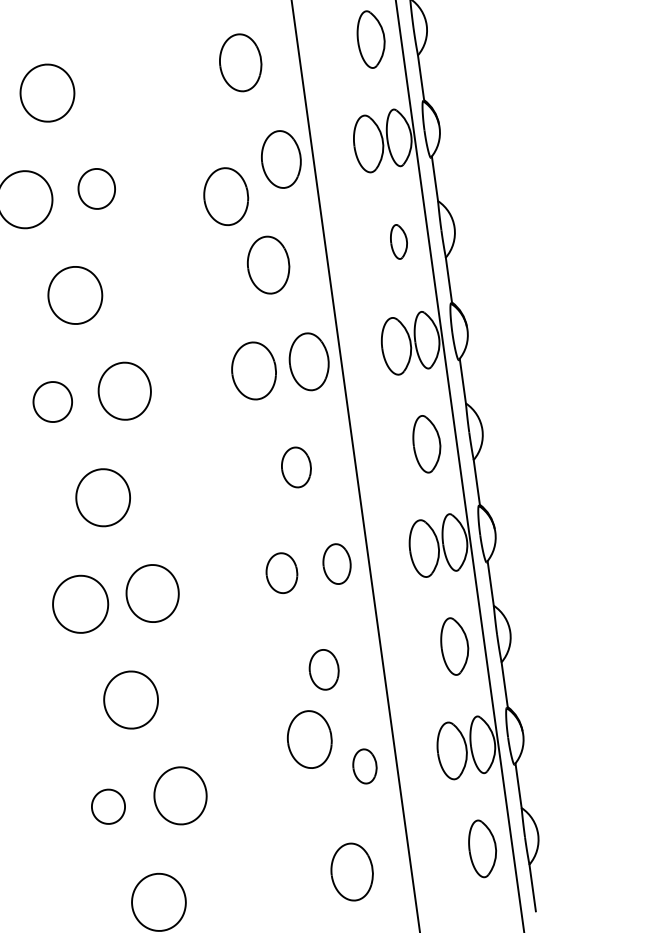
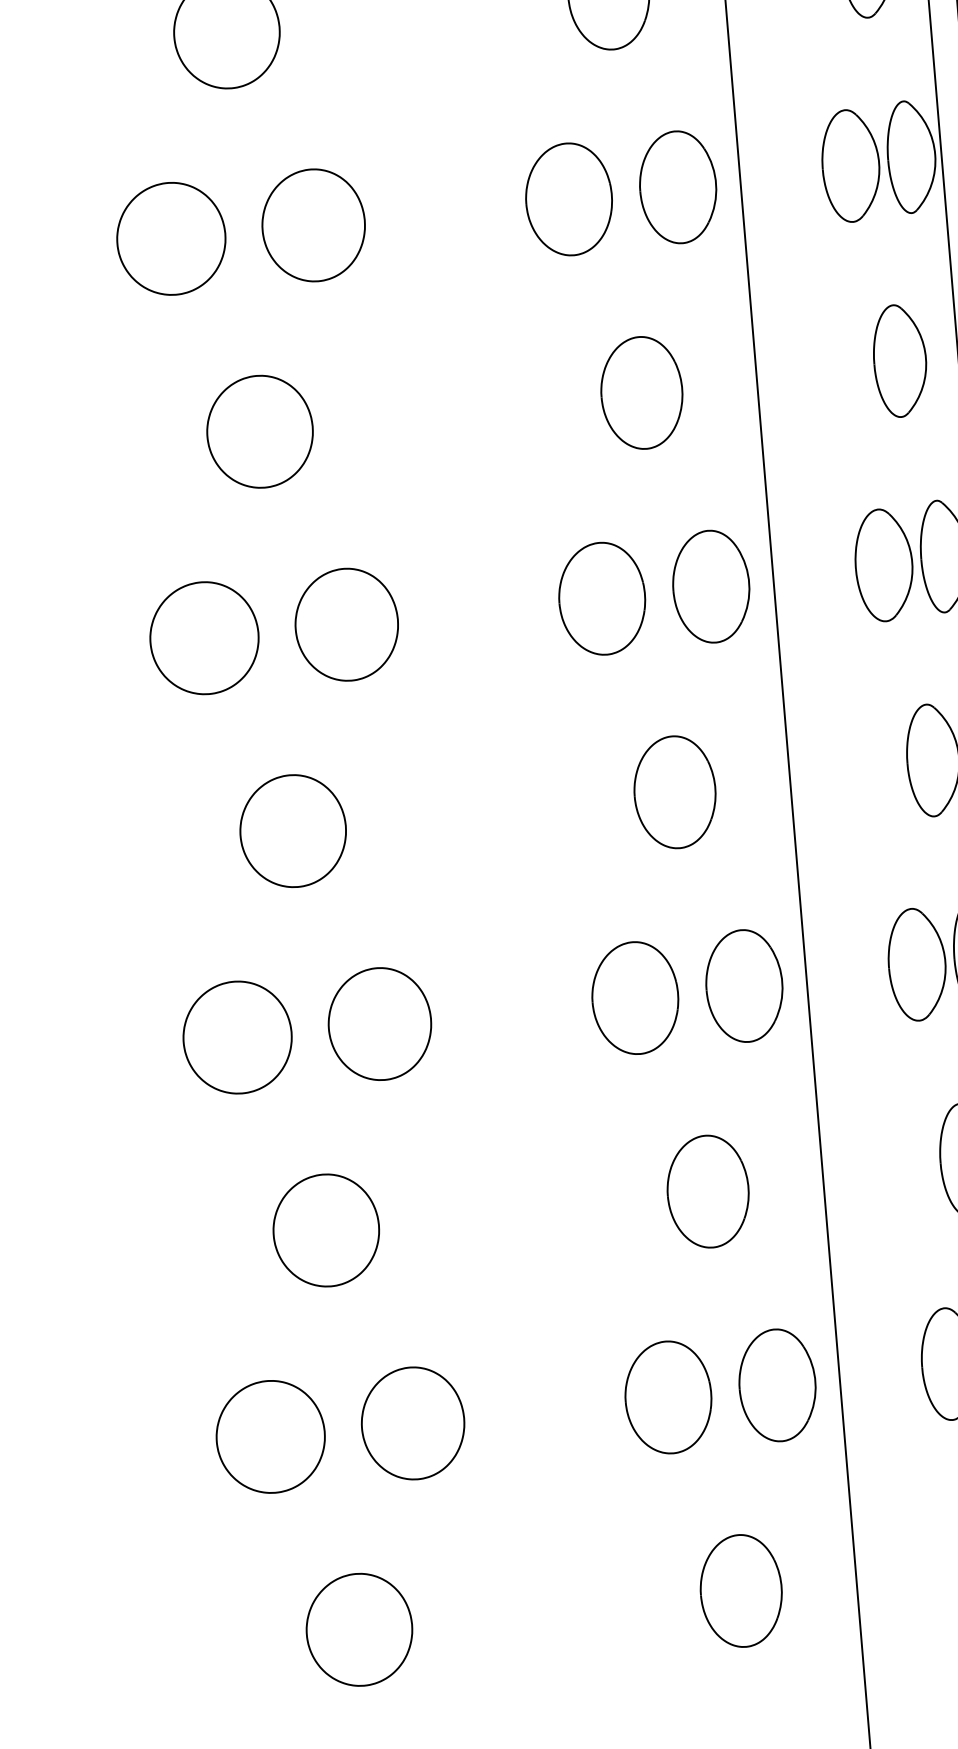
part: (96, 188) -> (312, 224), size x1.43
part: (226, 196) -> (569, 199), moved
part: (398, 241) -> (898, 360), size x1.67
part: (52, 401) -> (204, 637), size x1.43
part: (296, 467) -> (675, 792), size x1.43
part: (336, 563) -> (743, 984), size x1.43
part: (281, 572) -> (634, 996), size x1.43
part: (323, 669) -> (706, 1191), size x1.43
part: (309, 739) -> (667, 1397), moved
part: (364, 766) -> (776, 1385), size x1.67
part: (108, 806) -> (270, 1436), size x1.67

